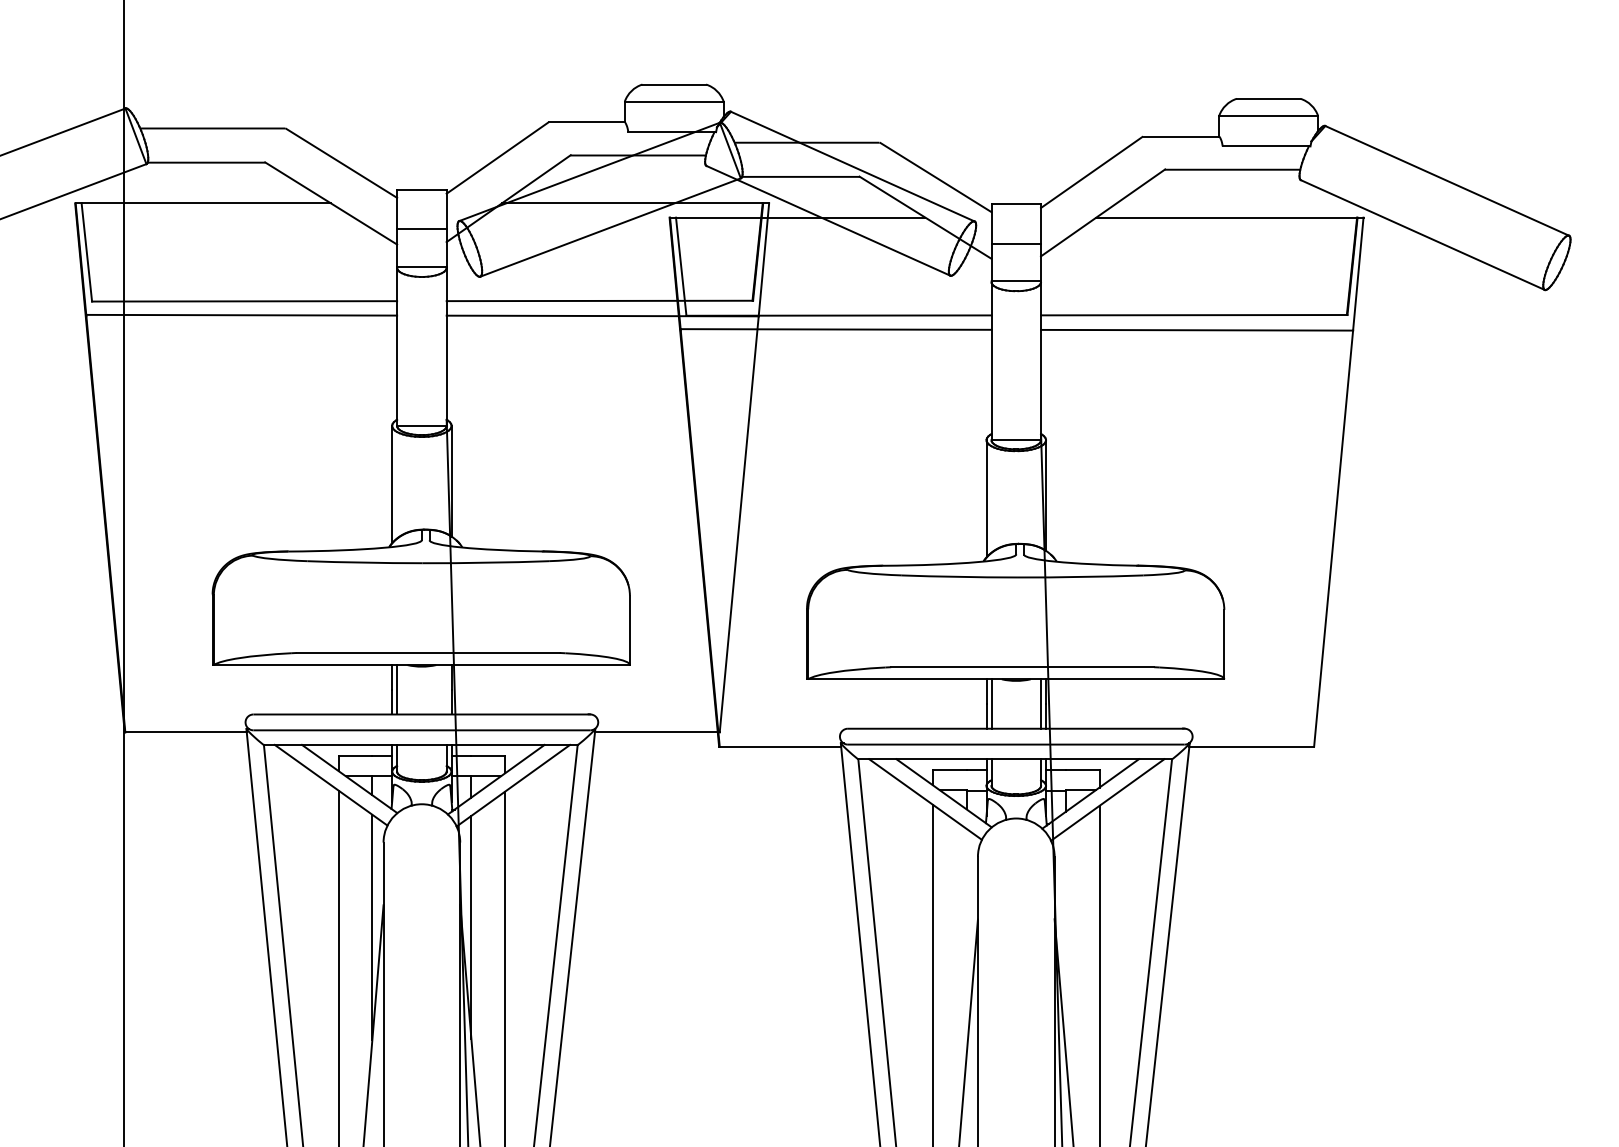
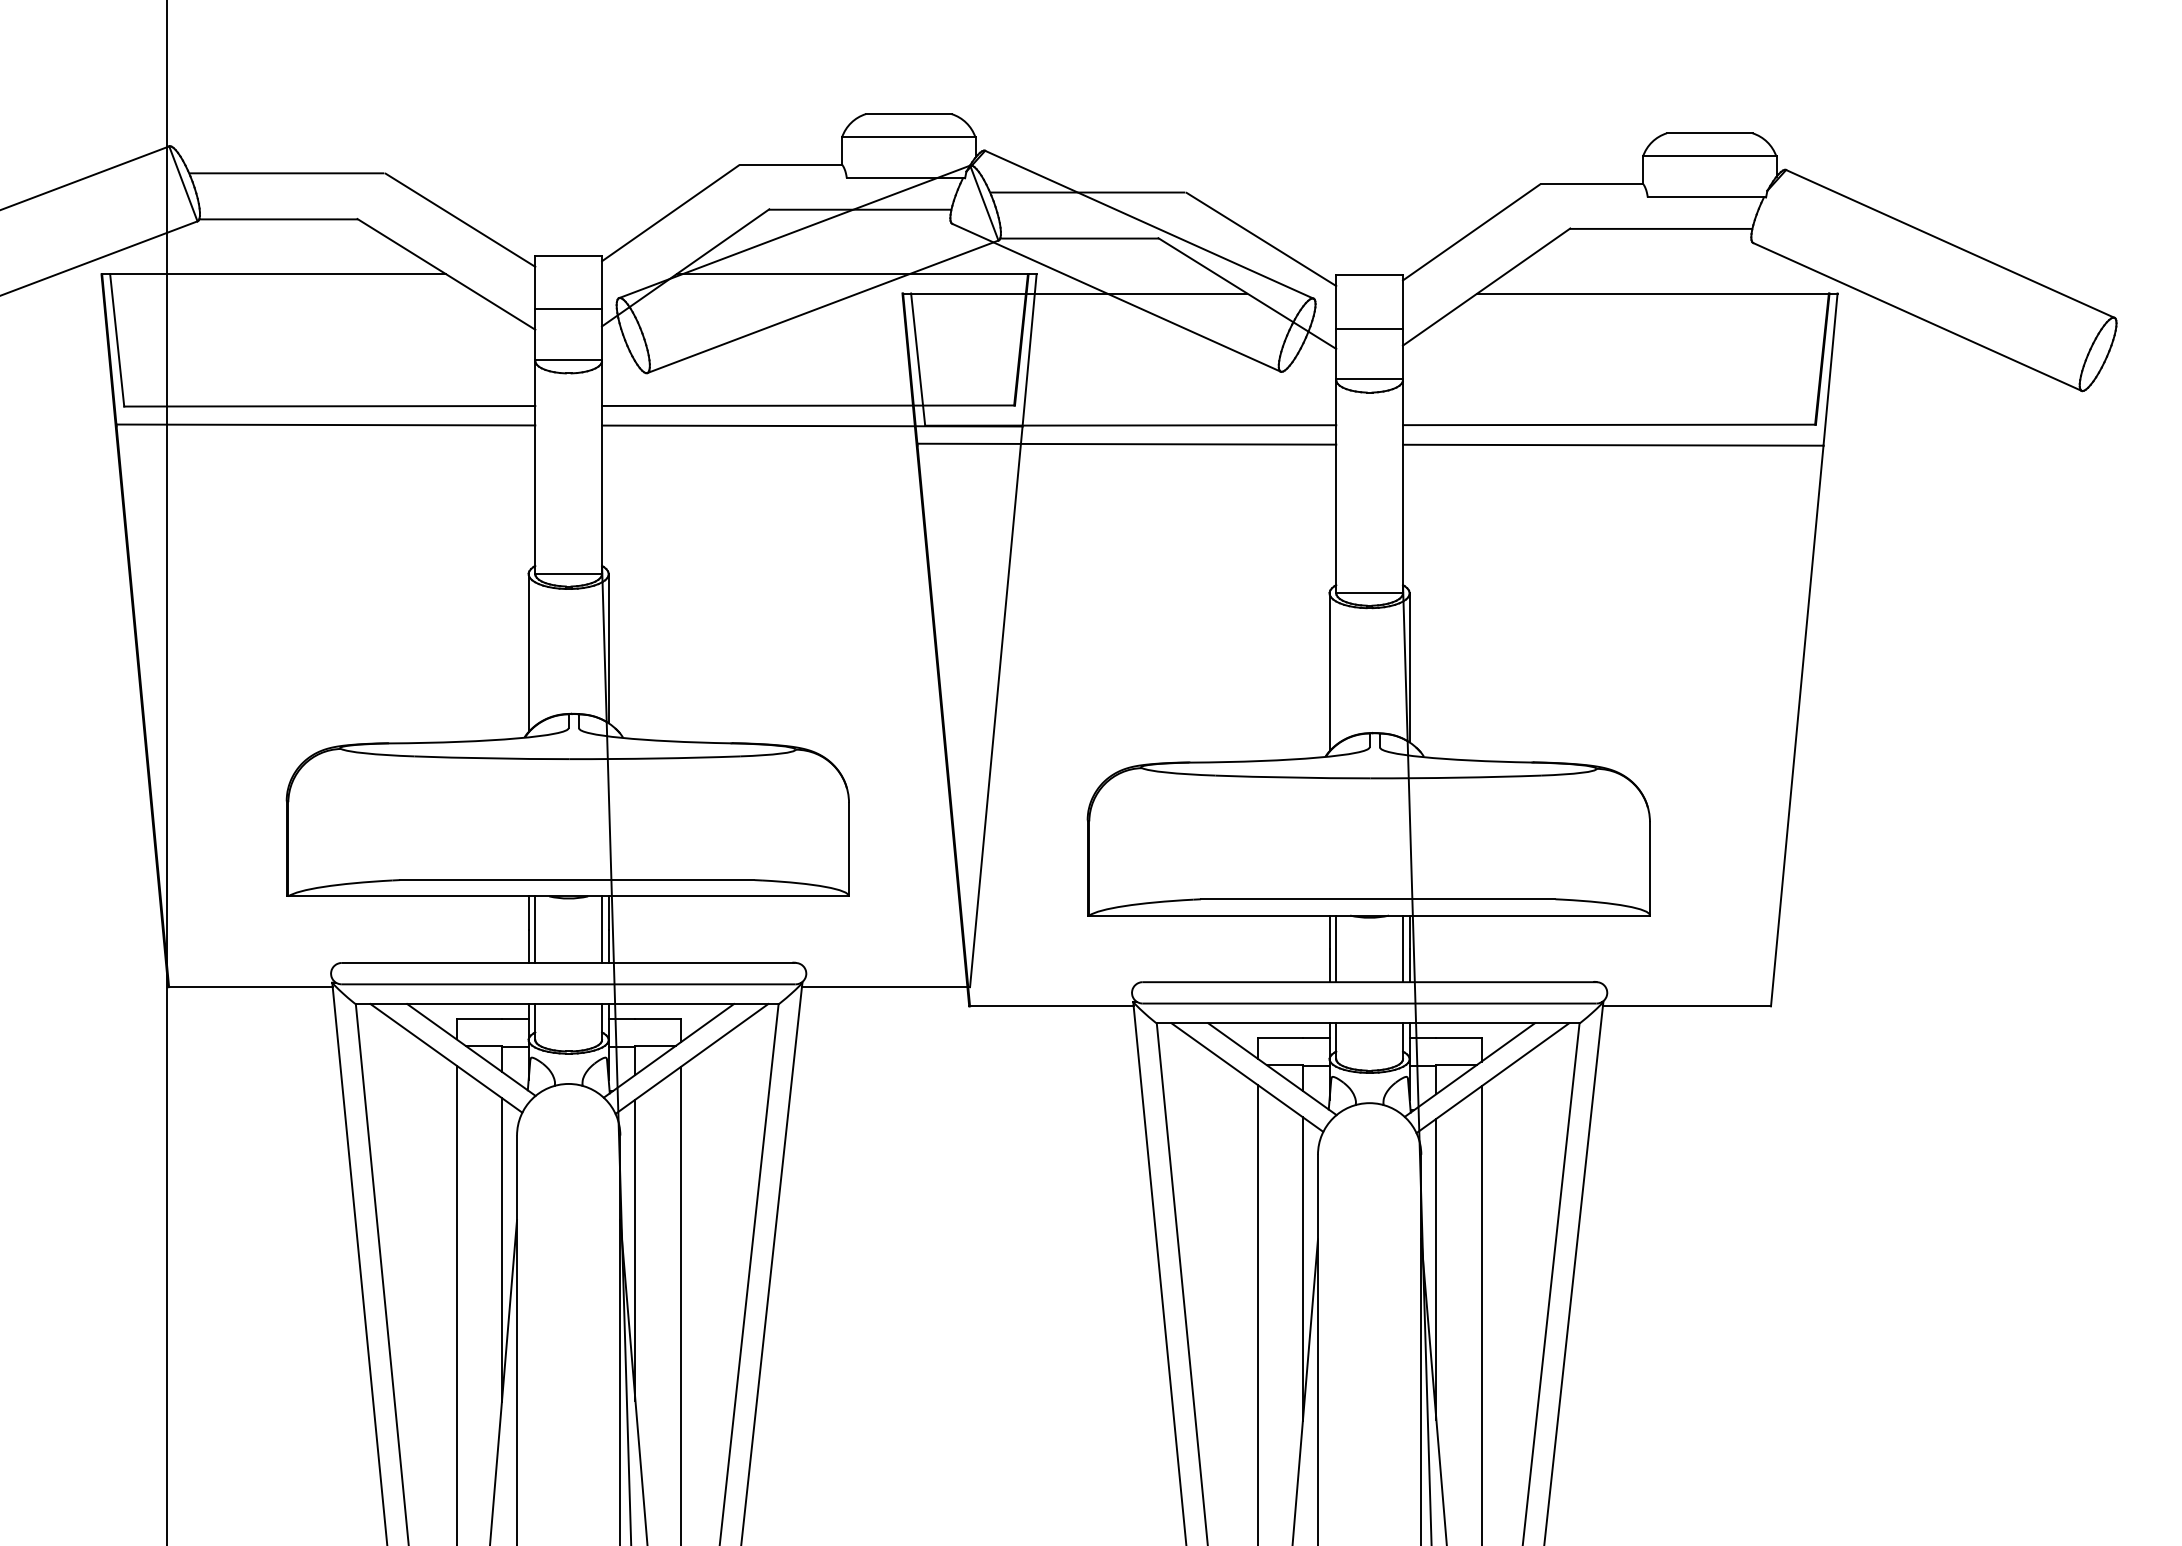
line: (446, 689) -> (602, 929), added
line: (966, 941) -> (1302, 1268), added
line: (1065, 941) -> (1436, 1268), added

